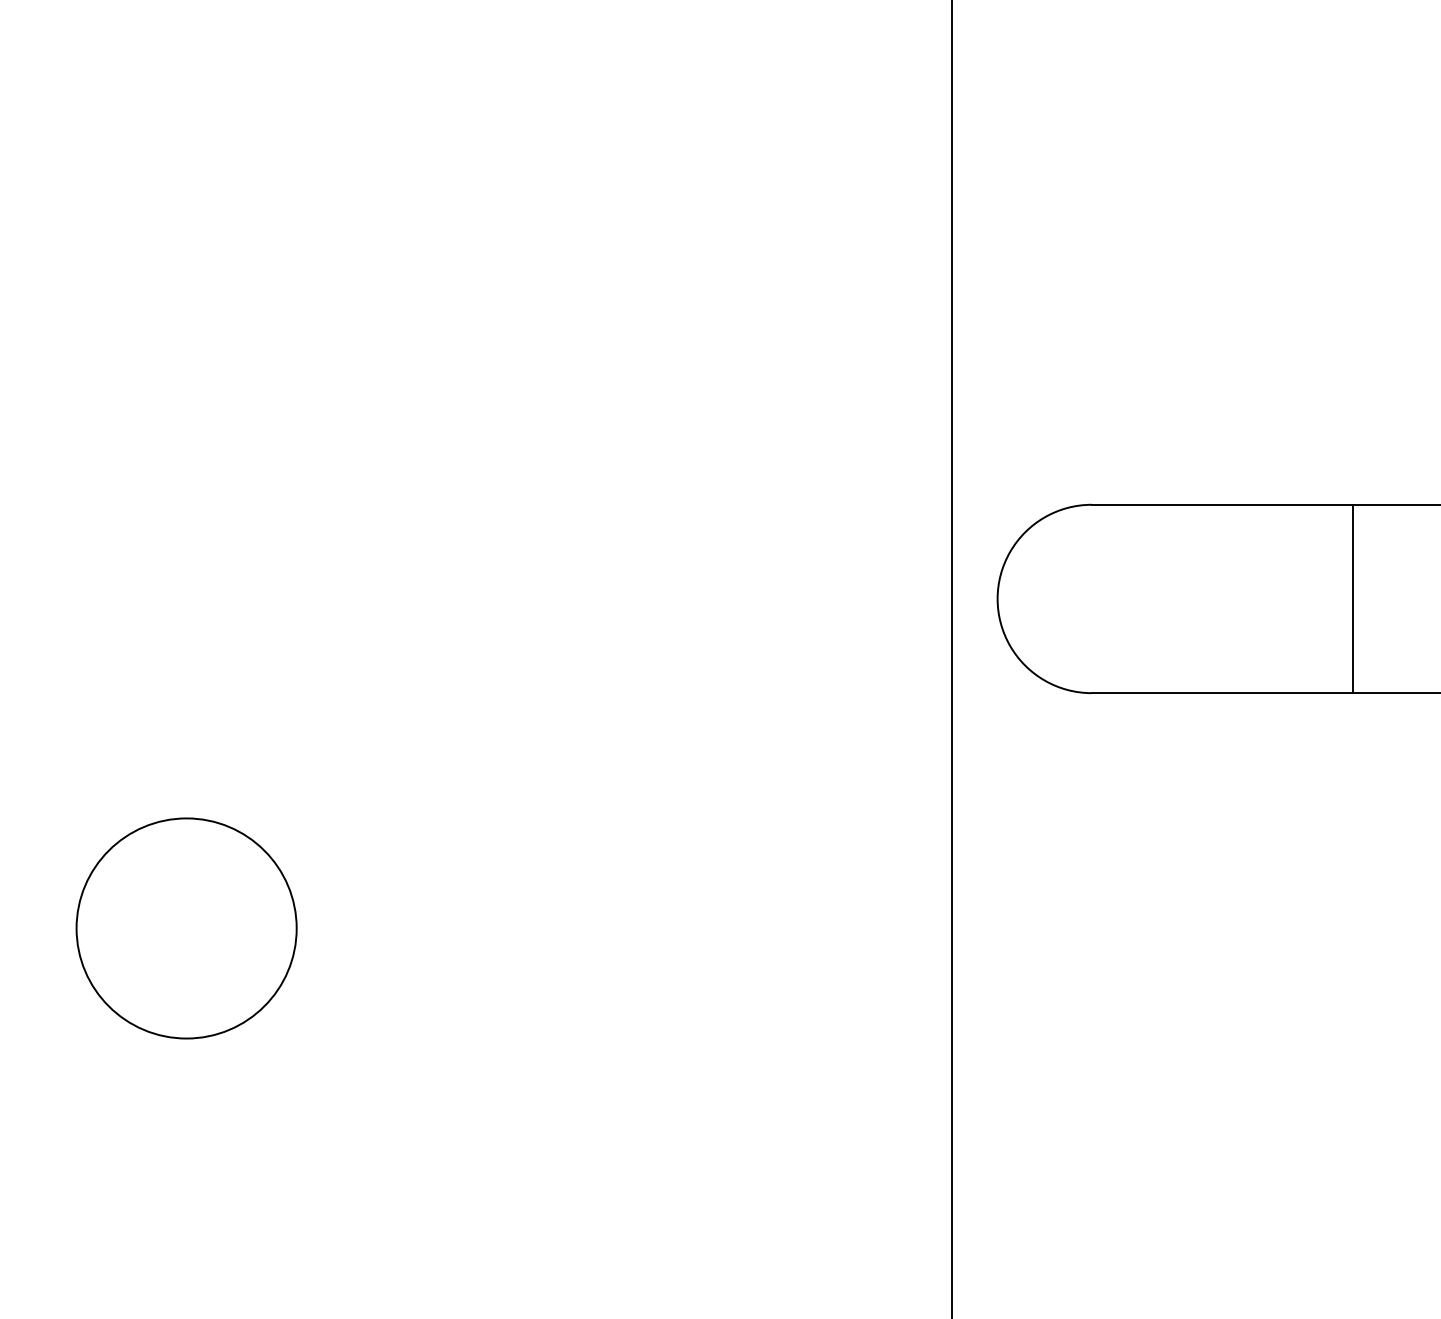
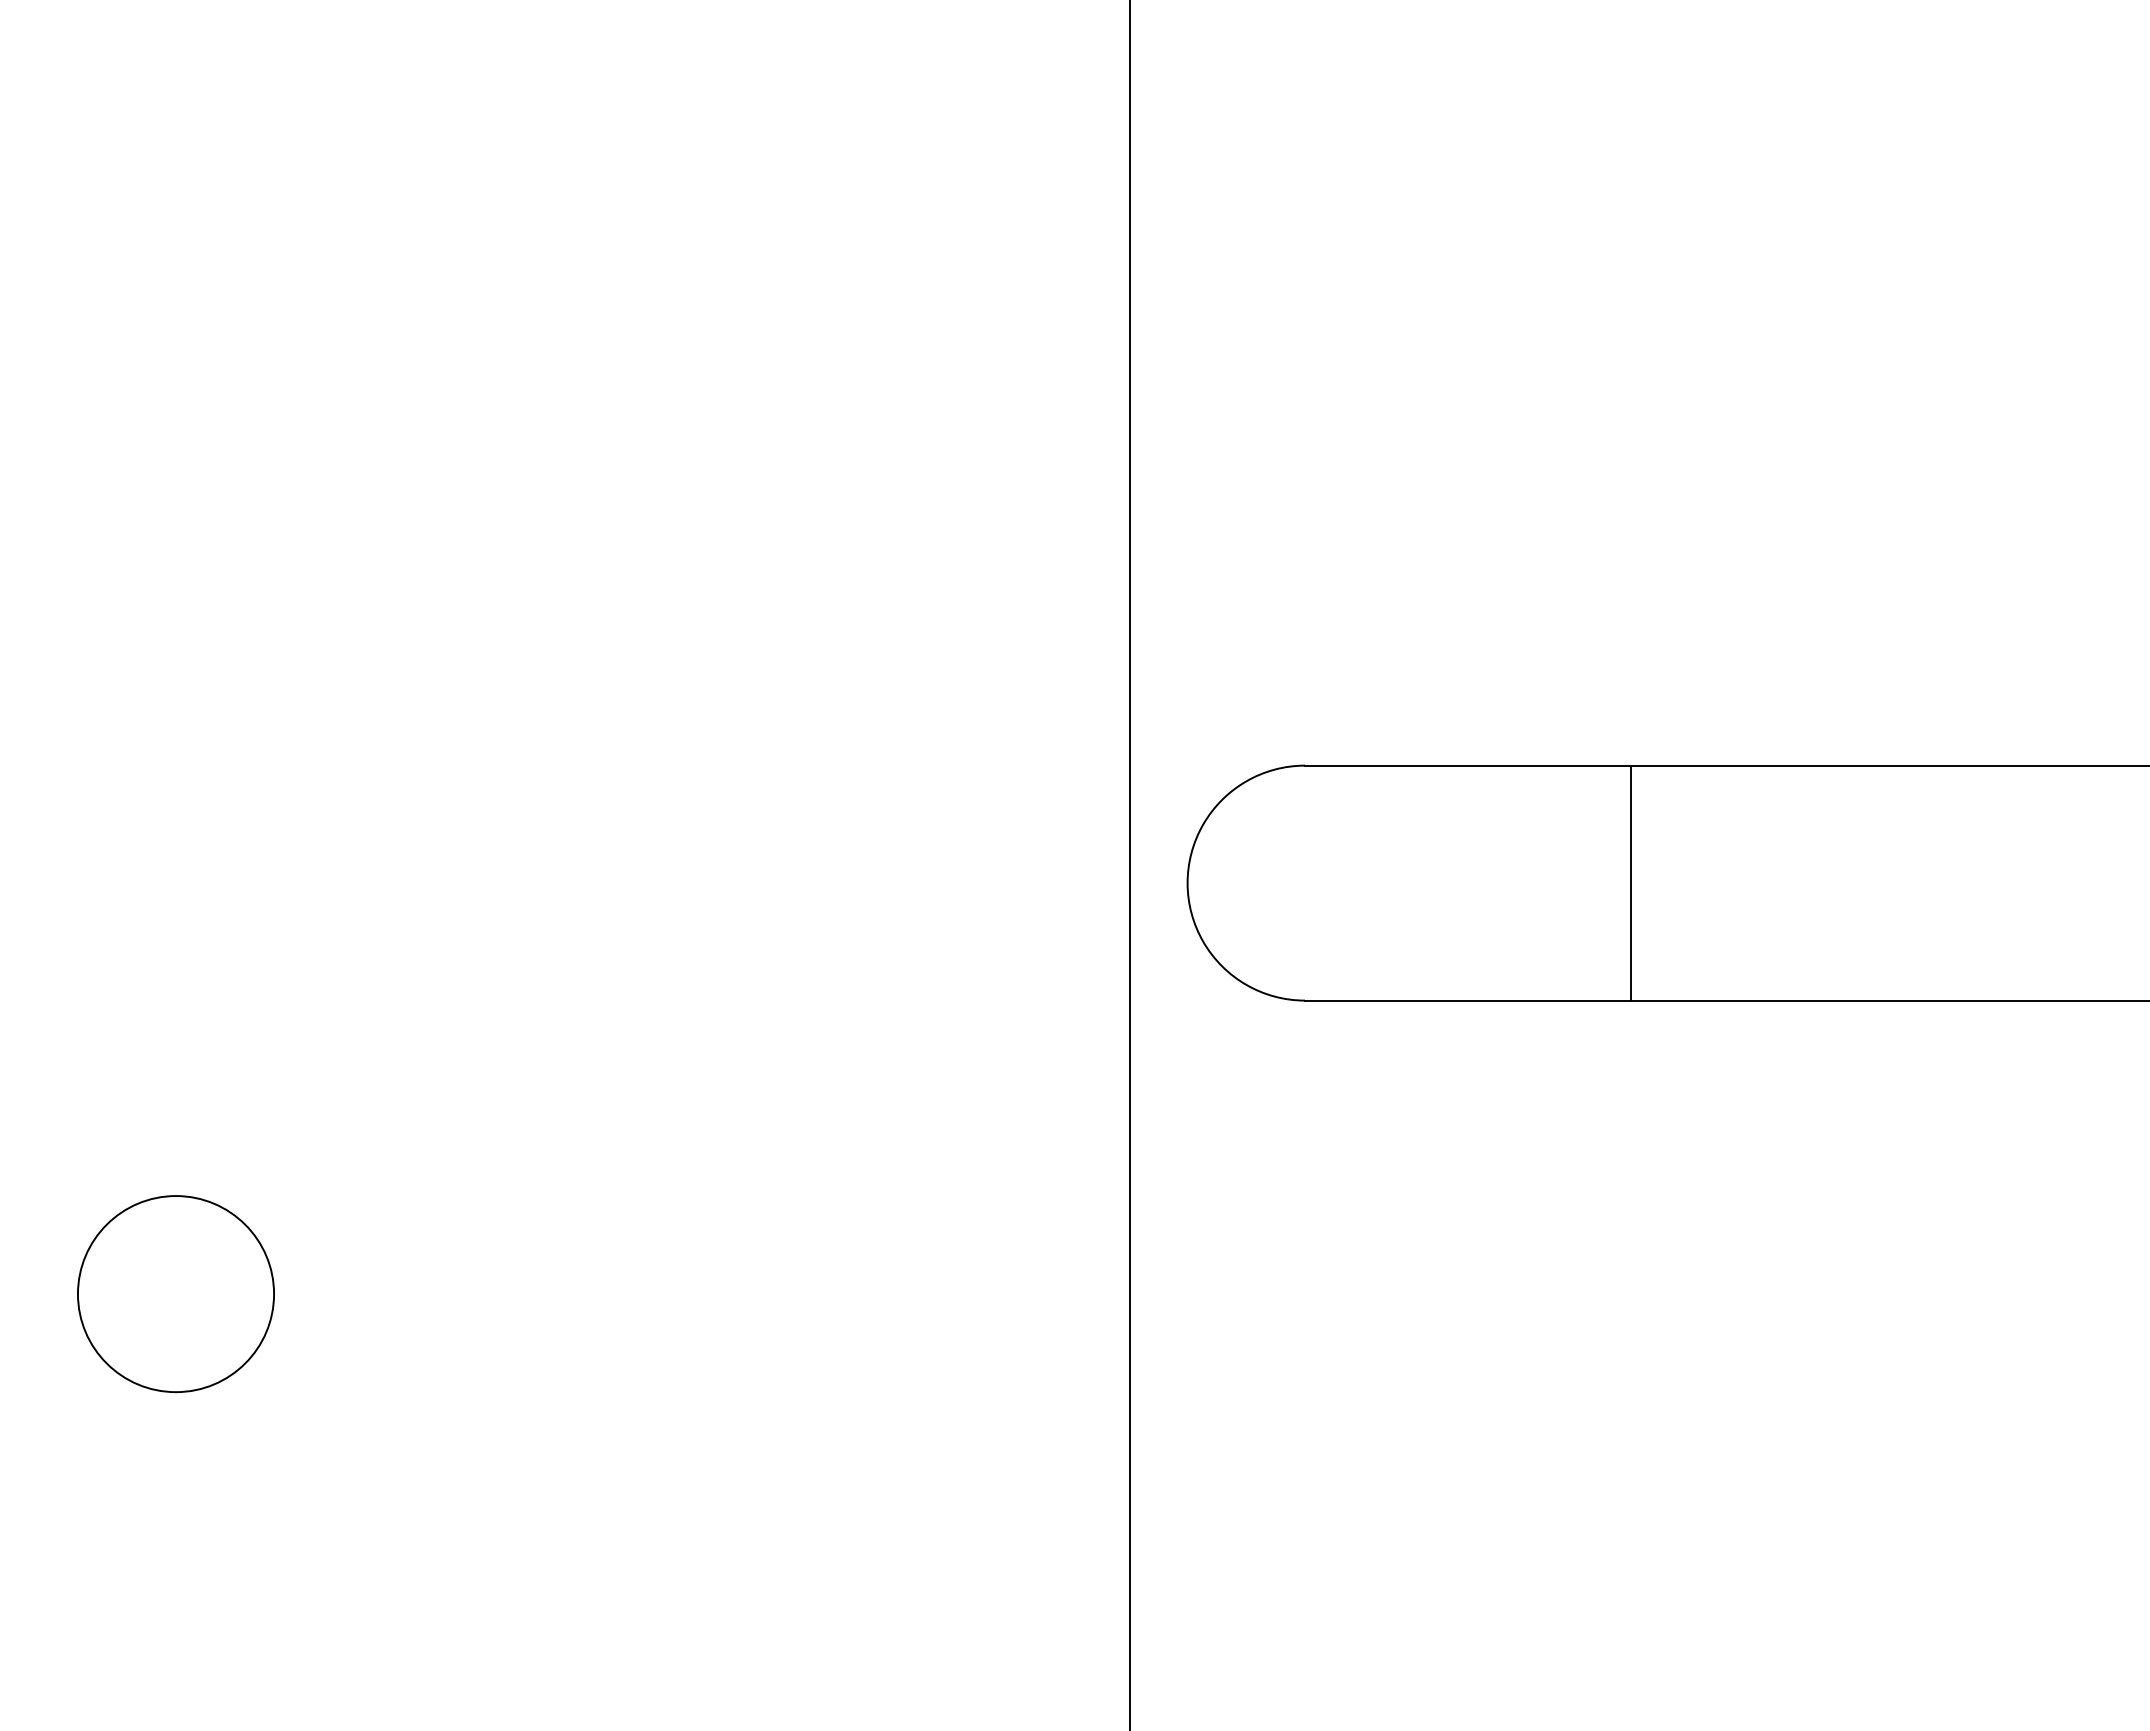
circle: (186, 927) -> (175, 1293), size x0.71

